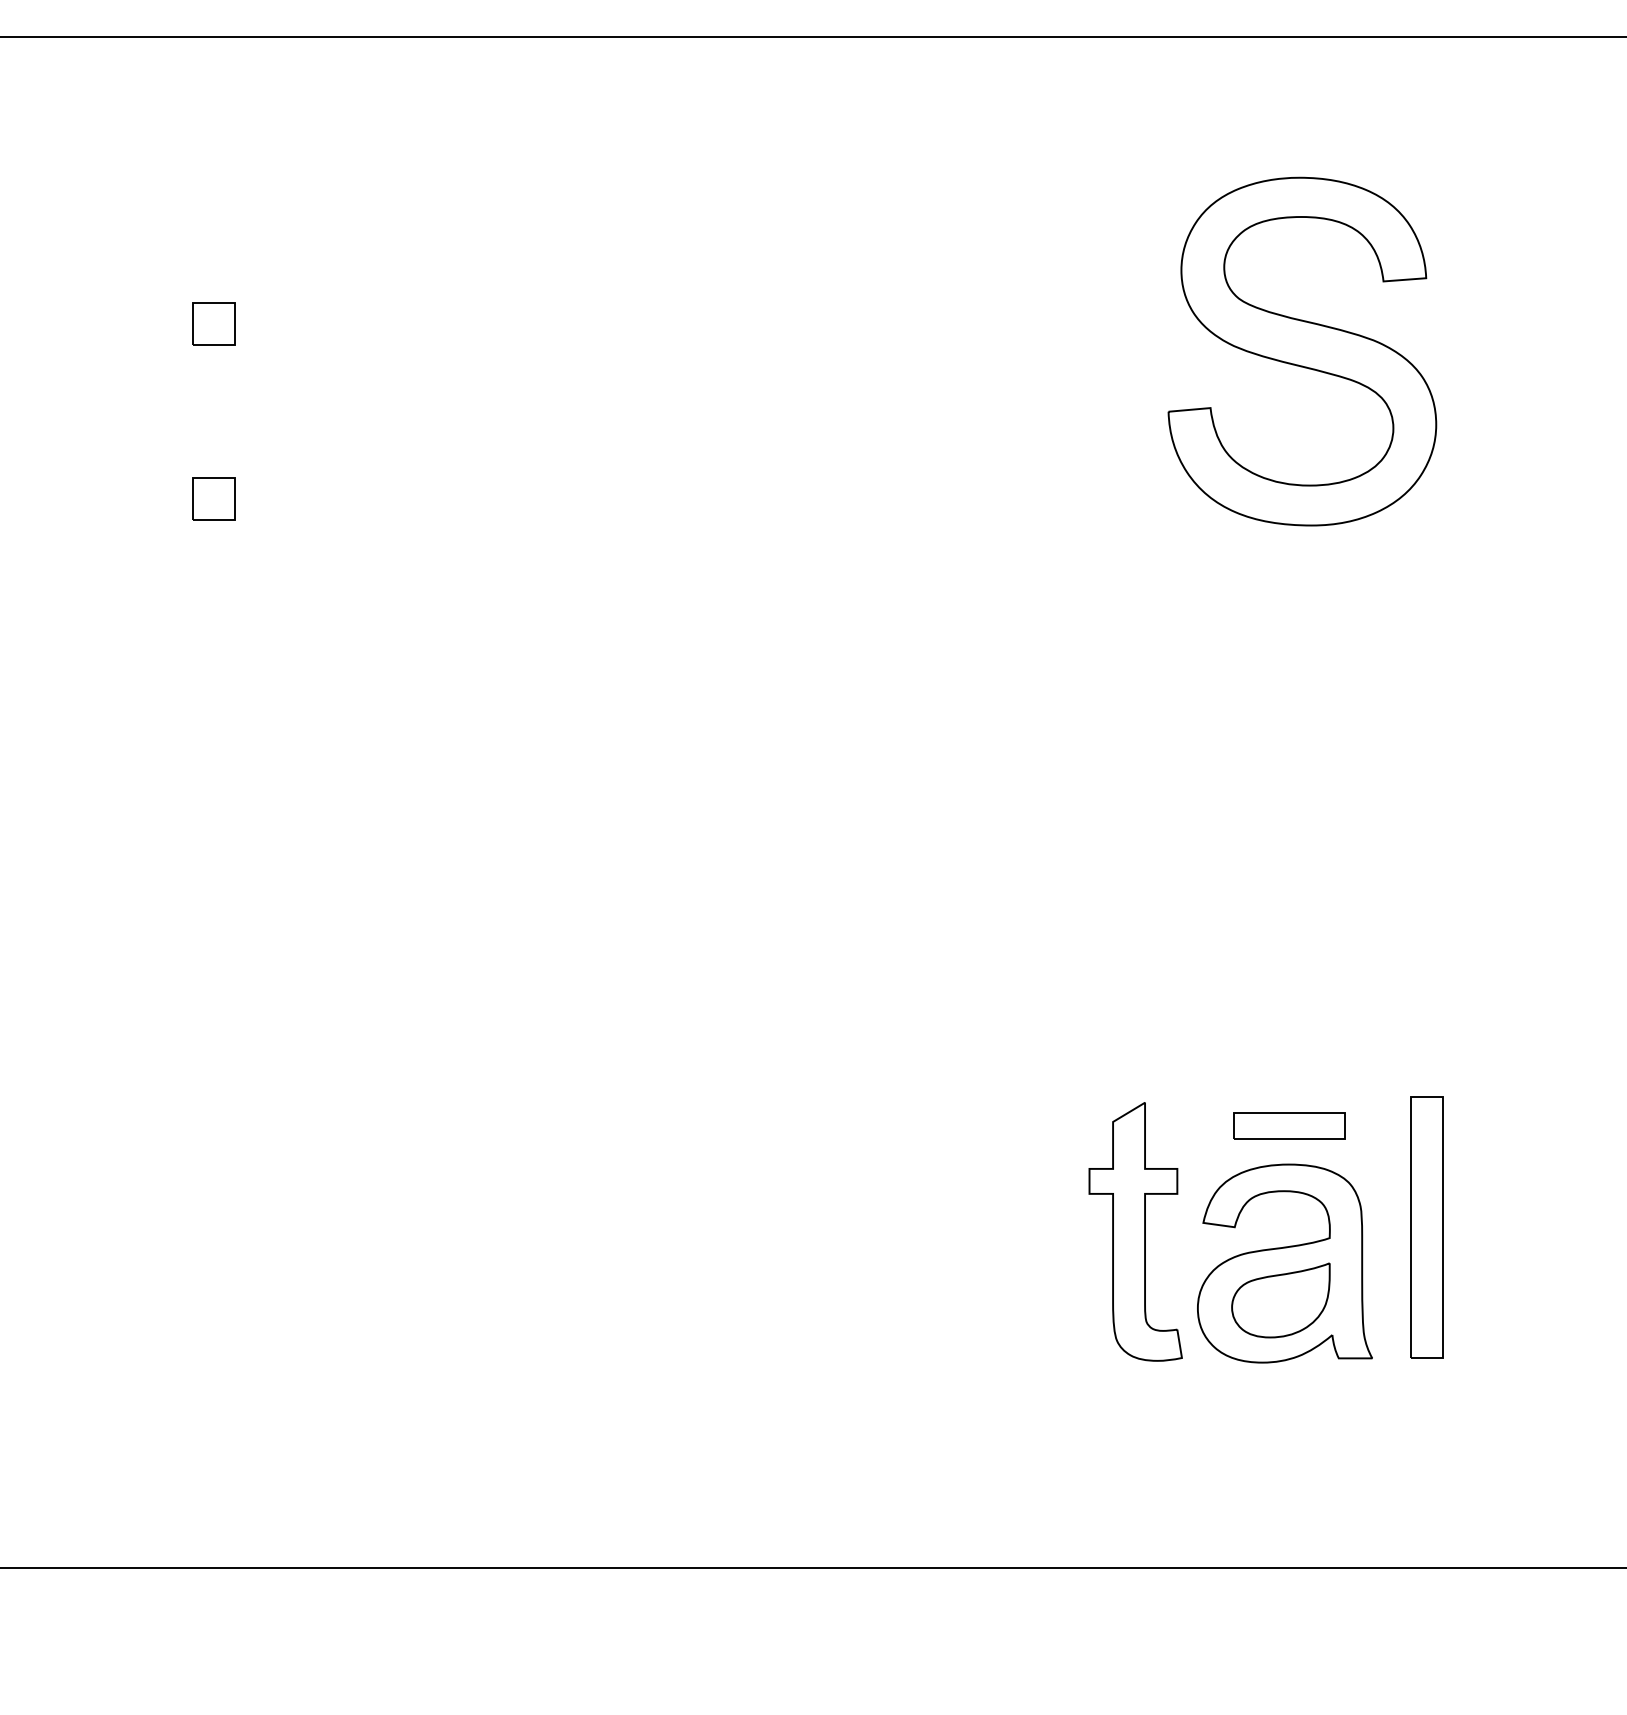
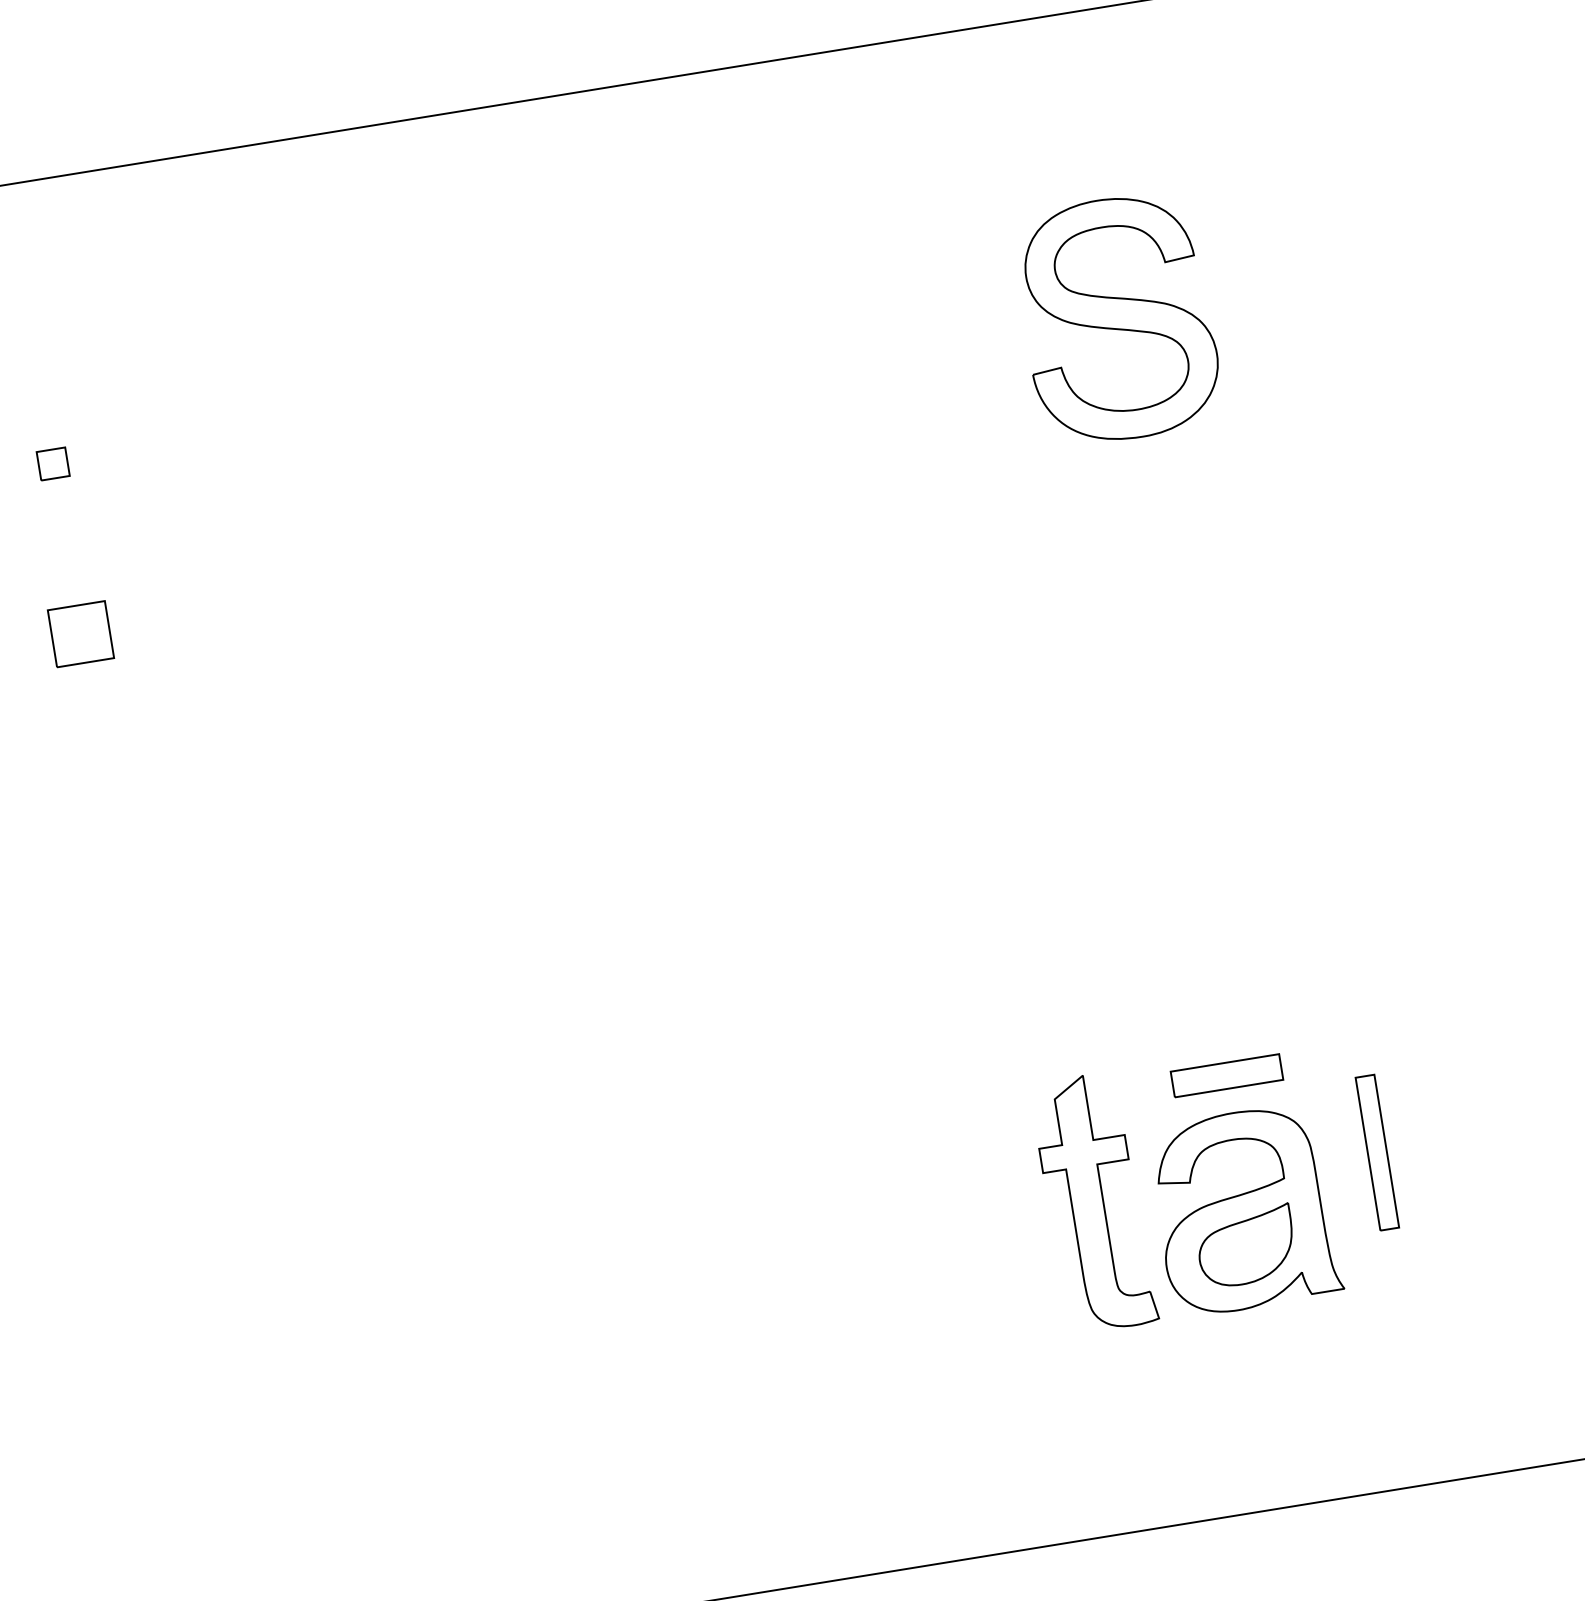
part: (213, 323) -> (52, 463), size x0.7
part: (1302, 351) -> (1117, 318), size x0.7
part: (213, 498) -> (80, 633), size x1.4
part: (1426, 1227) -> (1376, 1152), size x0.6

